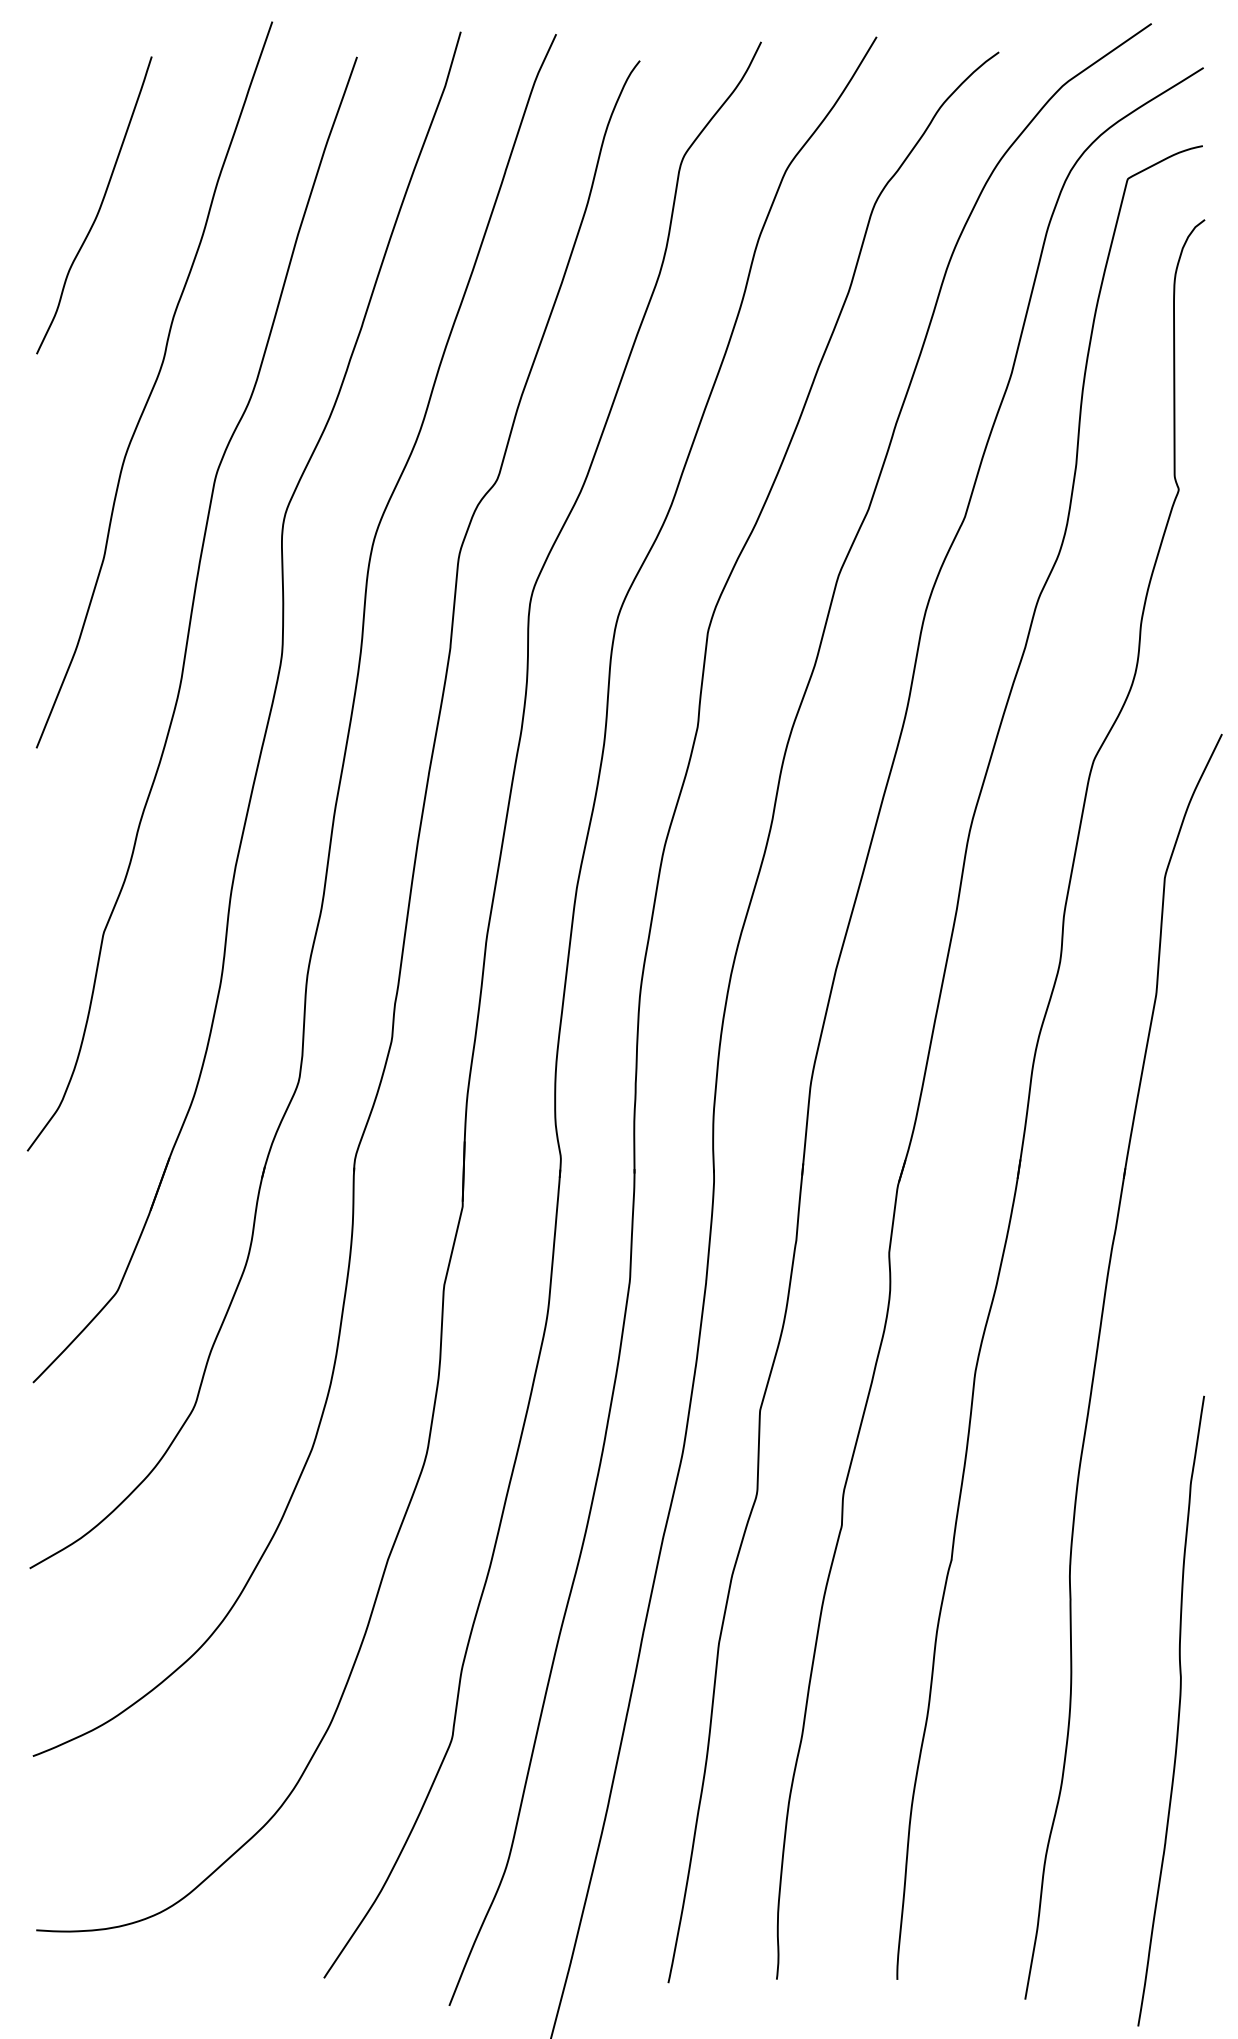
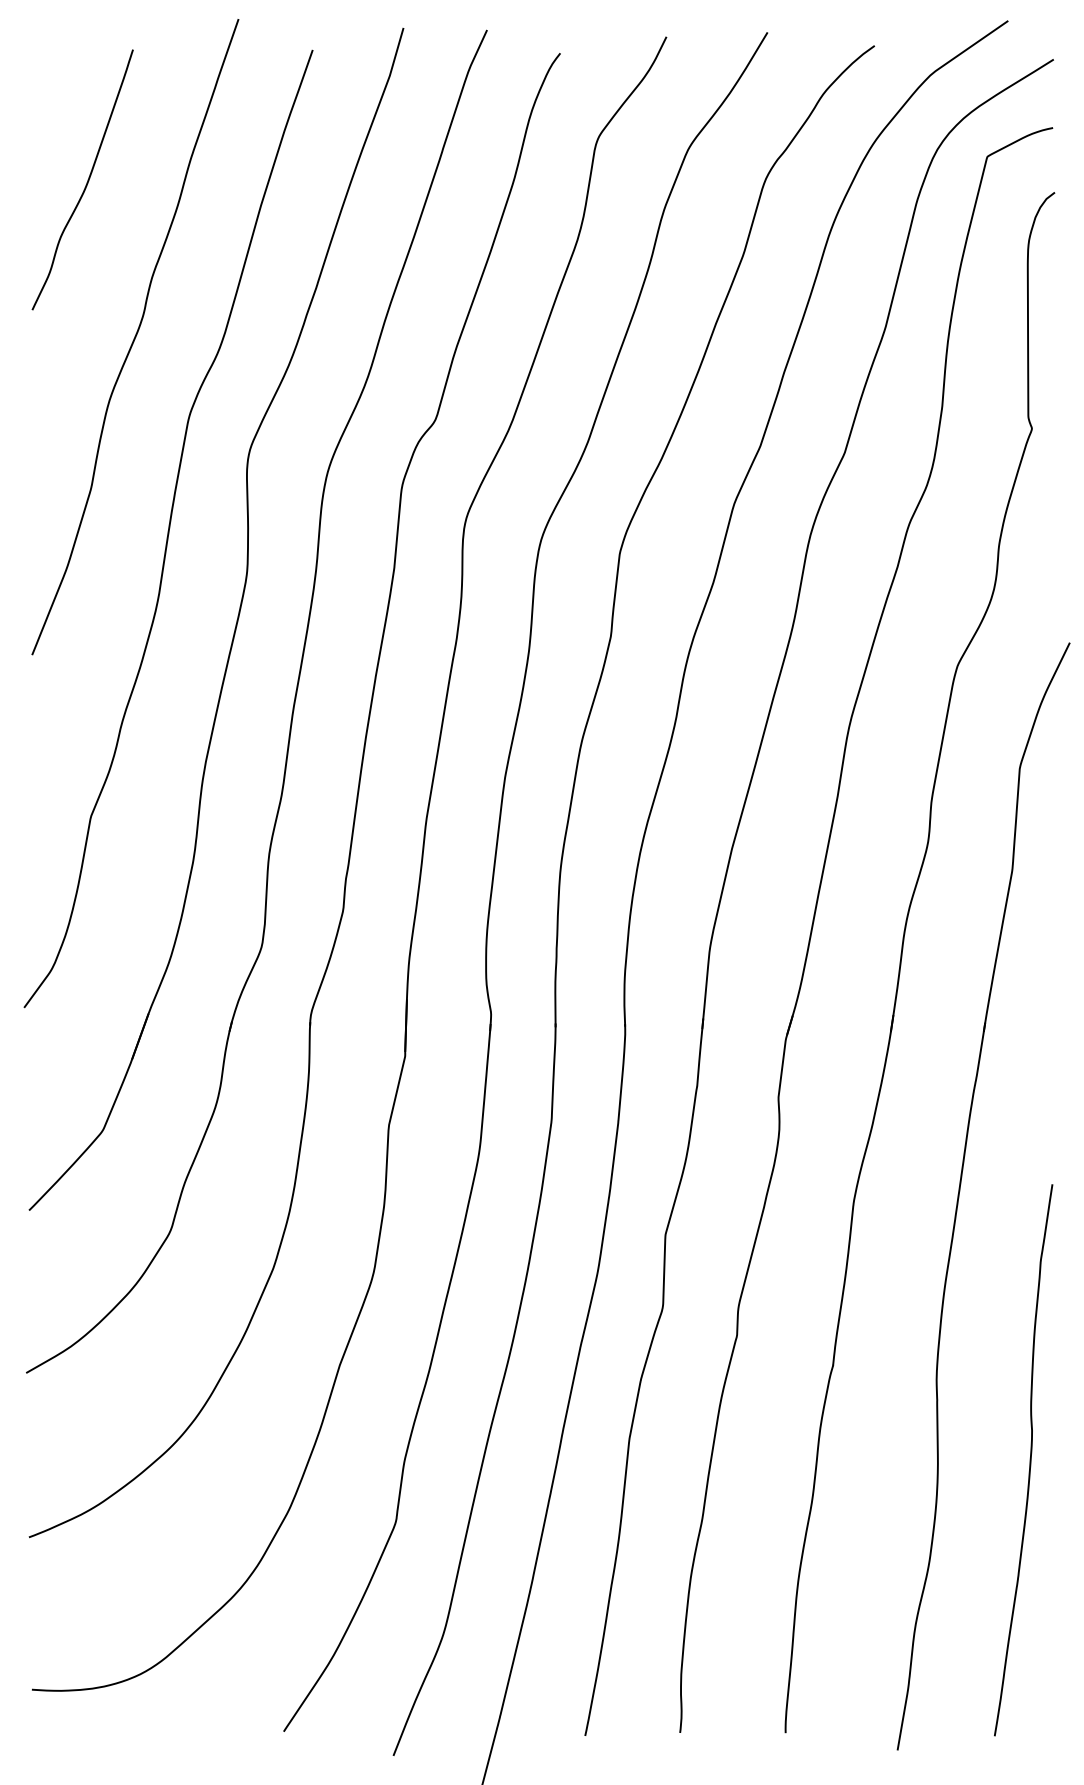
curve: (1178, 1710) -> (1029, 1459), moved

